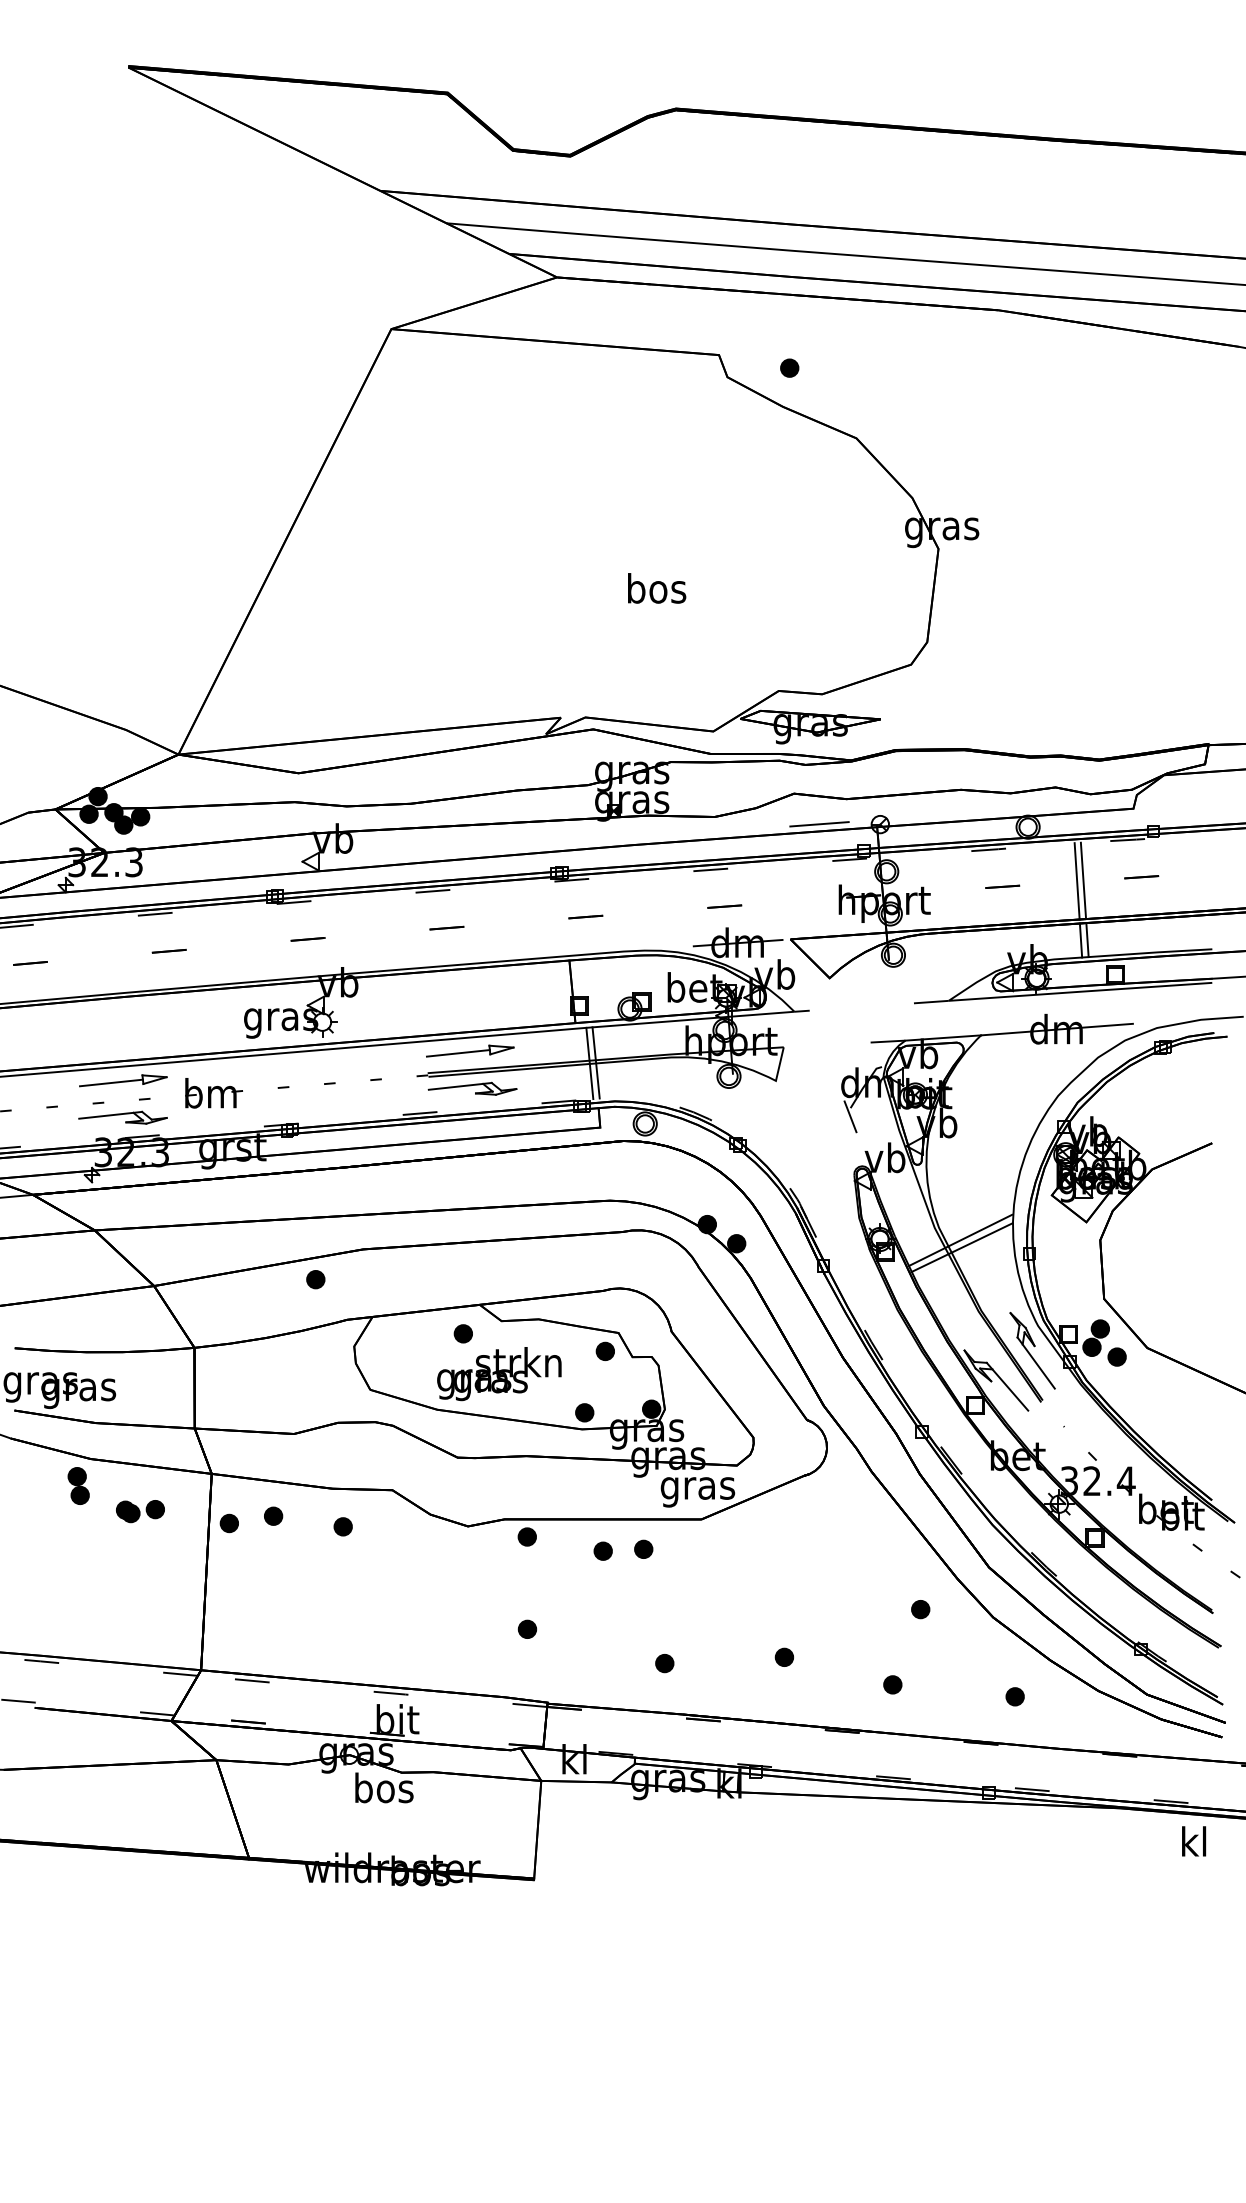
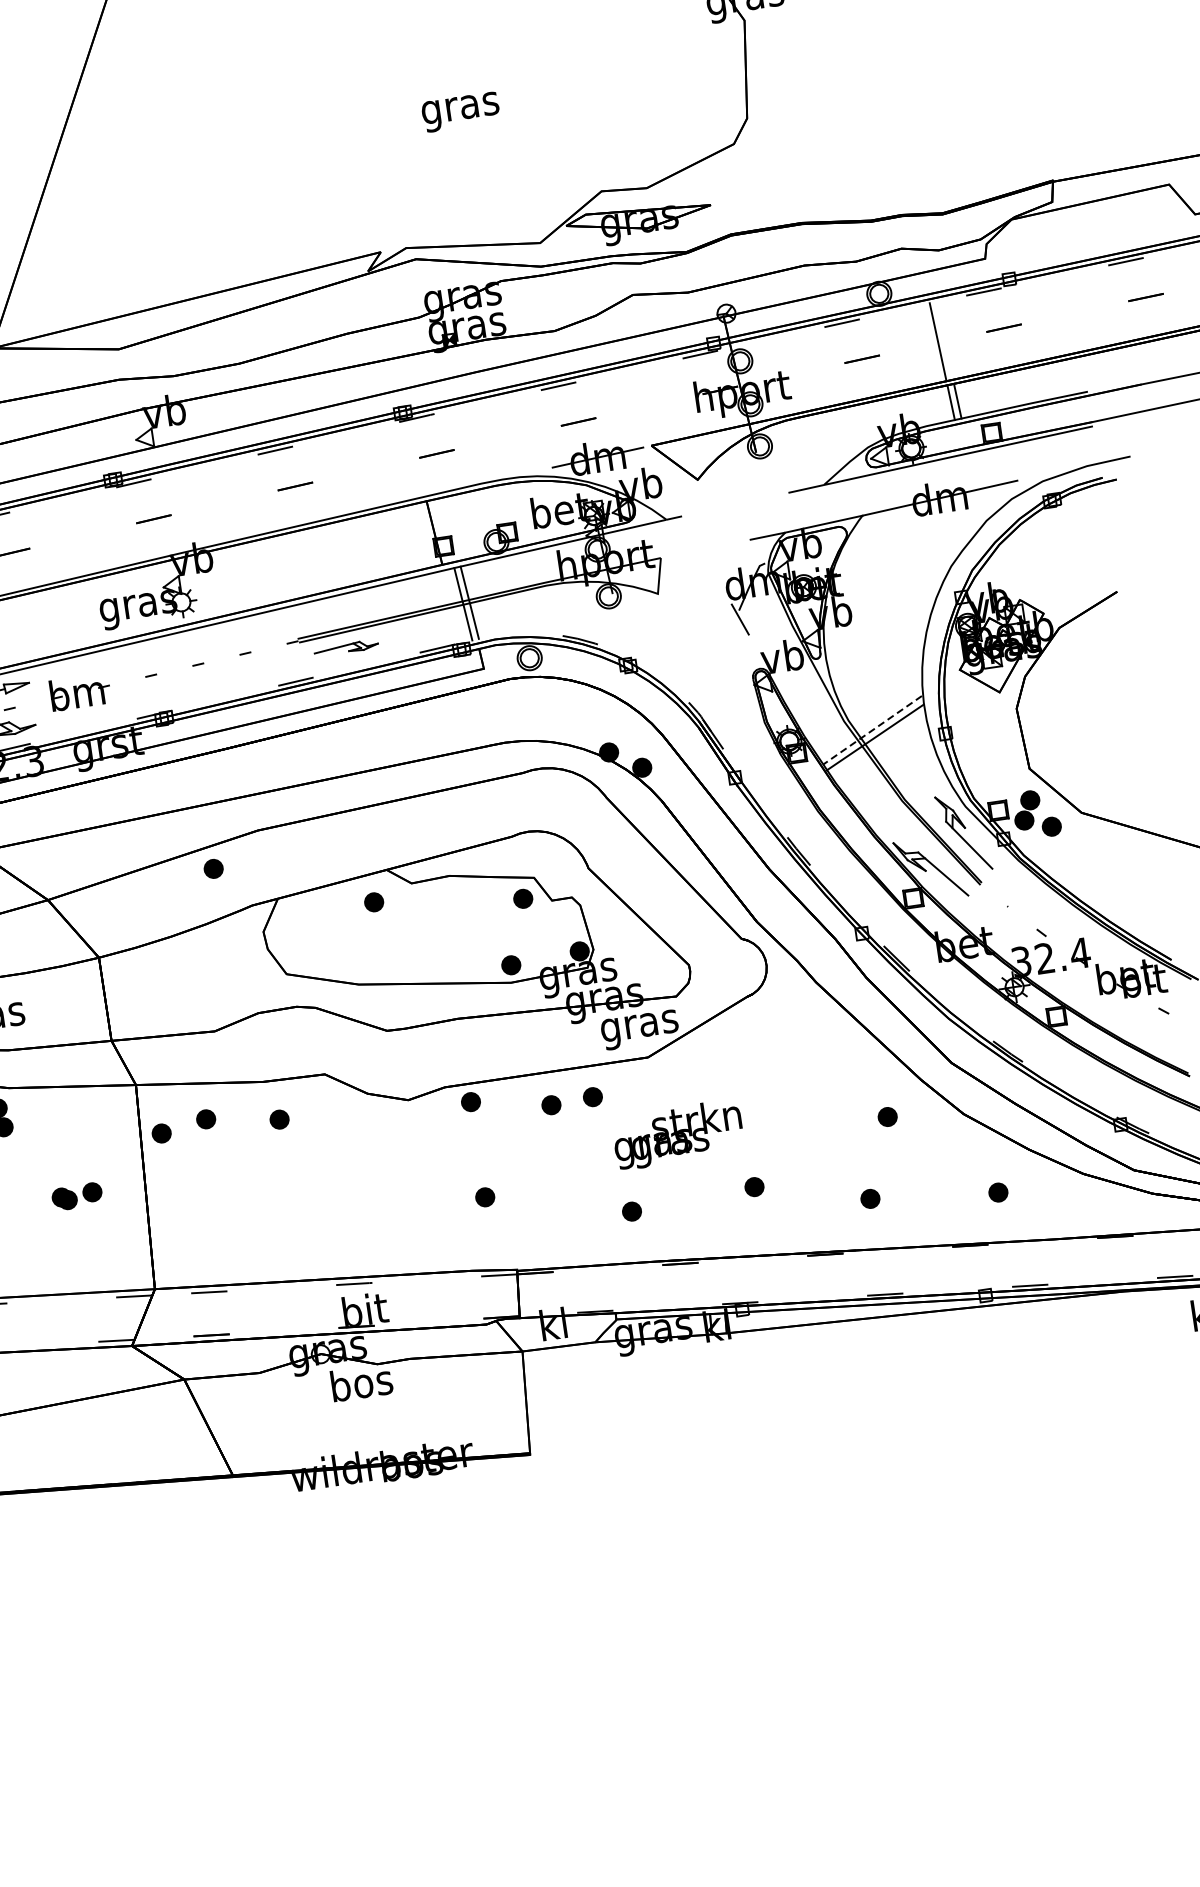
text: (656, 592) -> (460, 108), bos -> gras
line: (819, 824) -> (663, 322), removed
line: (1083, 880) -> (944, 340), removed
part: (470, 1050) -> (338, 609), removed
part: (472, 1088) -> (346, 647), size x0.7
line: (960, 1240) -> (872, 730), solid -> dashed
text: (499, 1374) -> (678, 1135), moved
part: (140, 1511) -> (77, 1196), moved

